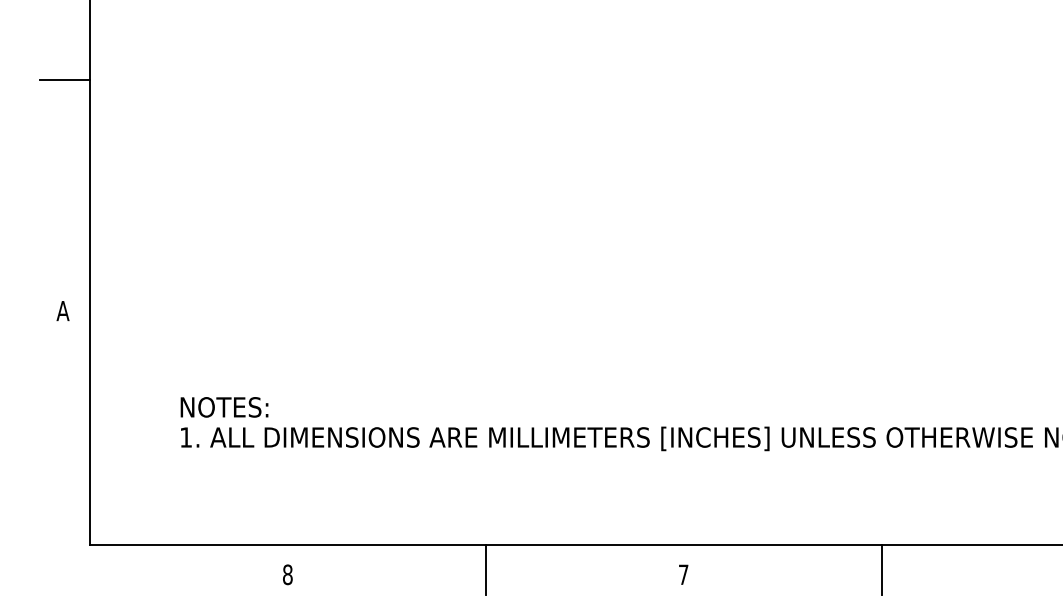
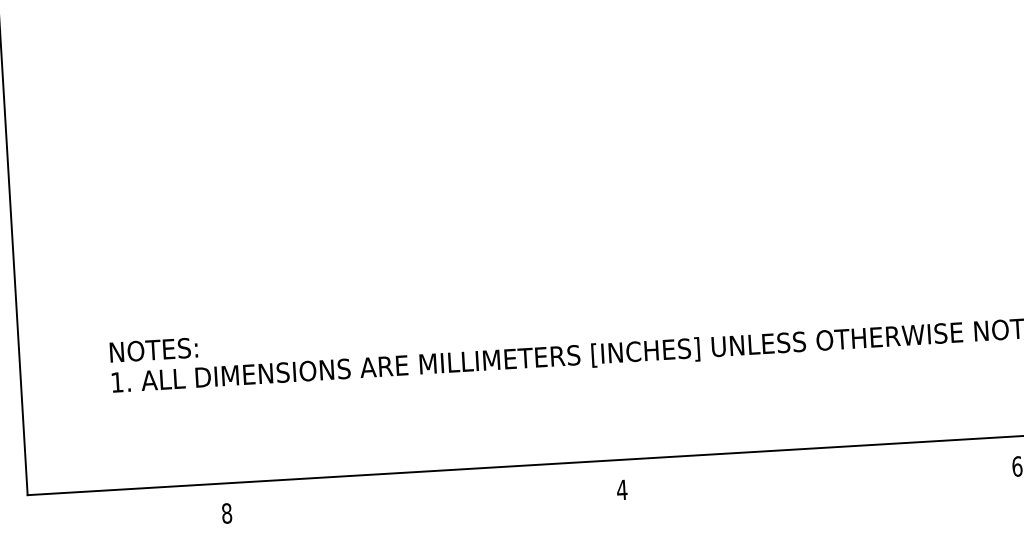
line: (485, 569) -> (423, 496), removed
line: (881, 569) -> (819, 472), removed
text: (683, 574) -> (621, 489), 7 -> 4

